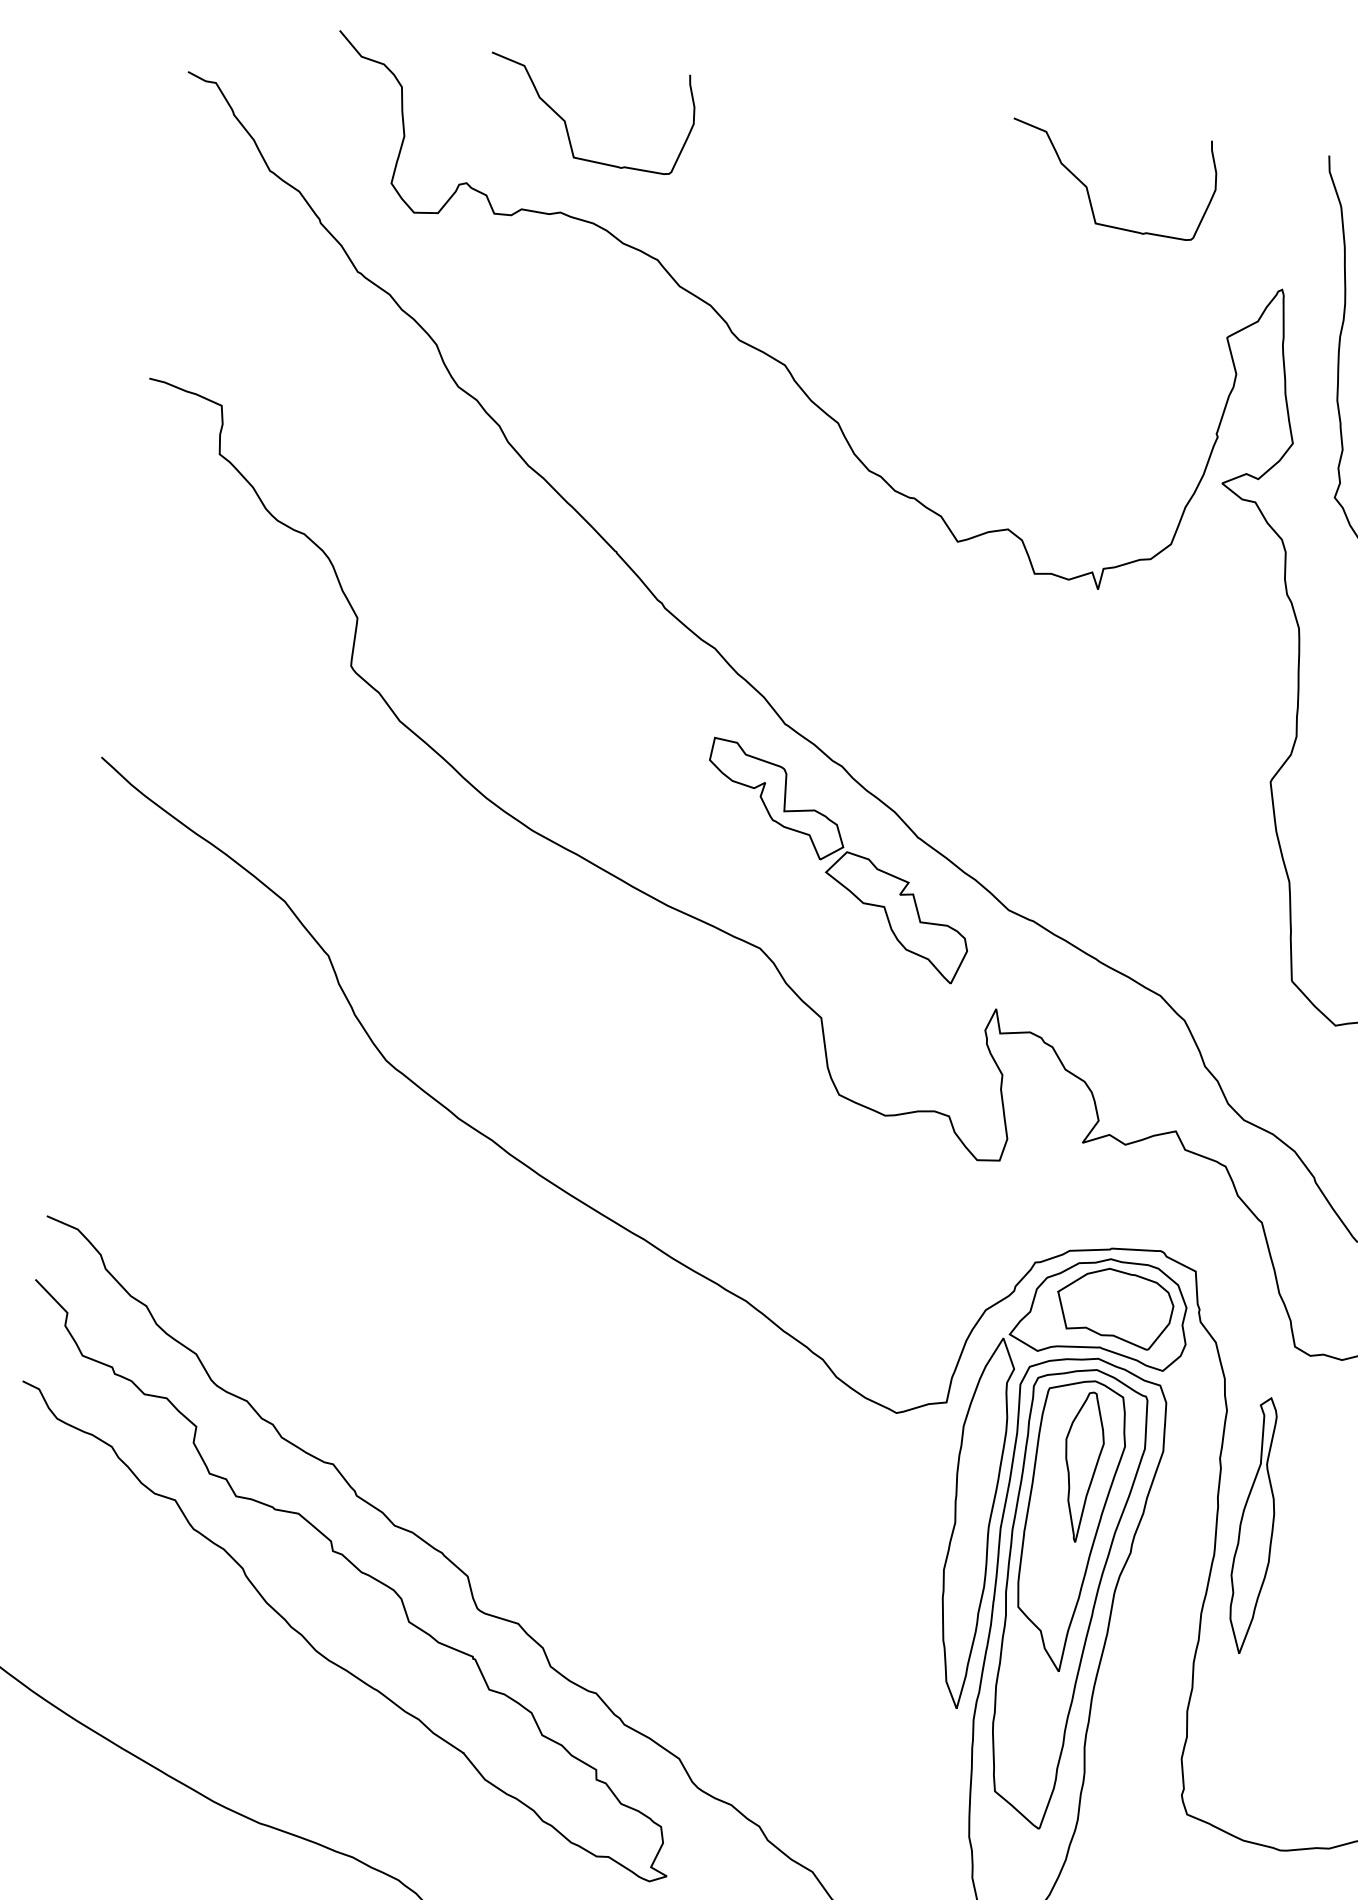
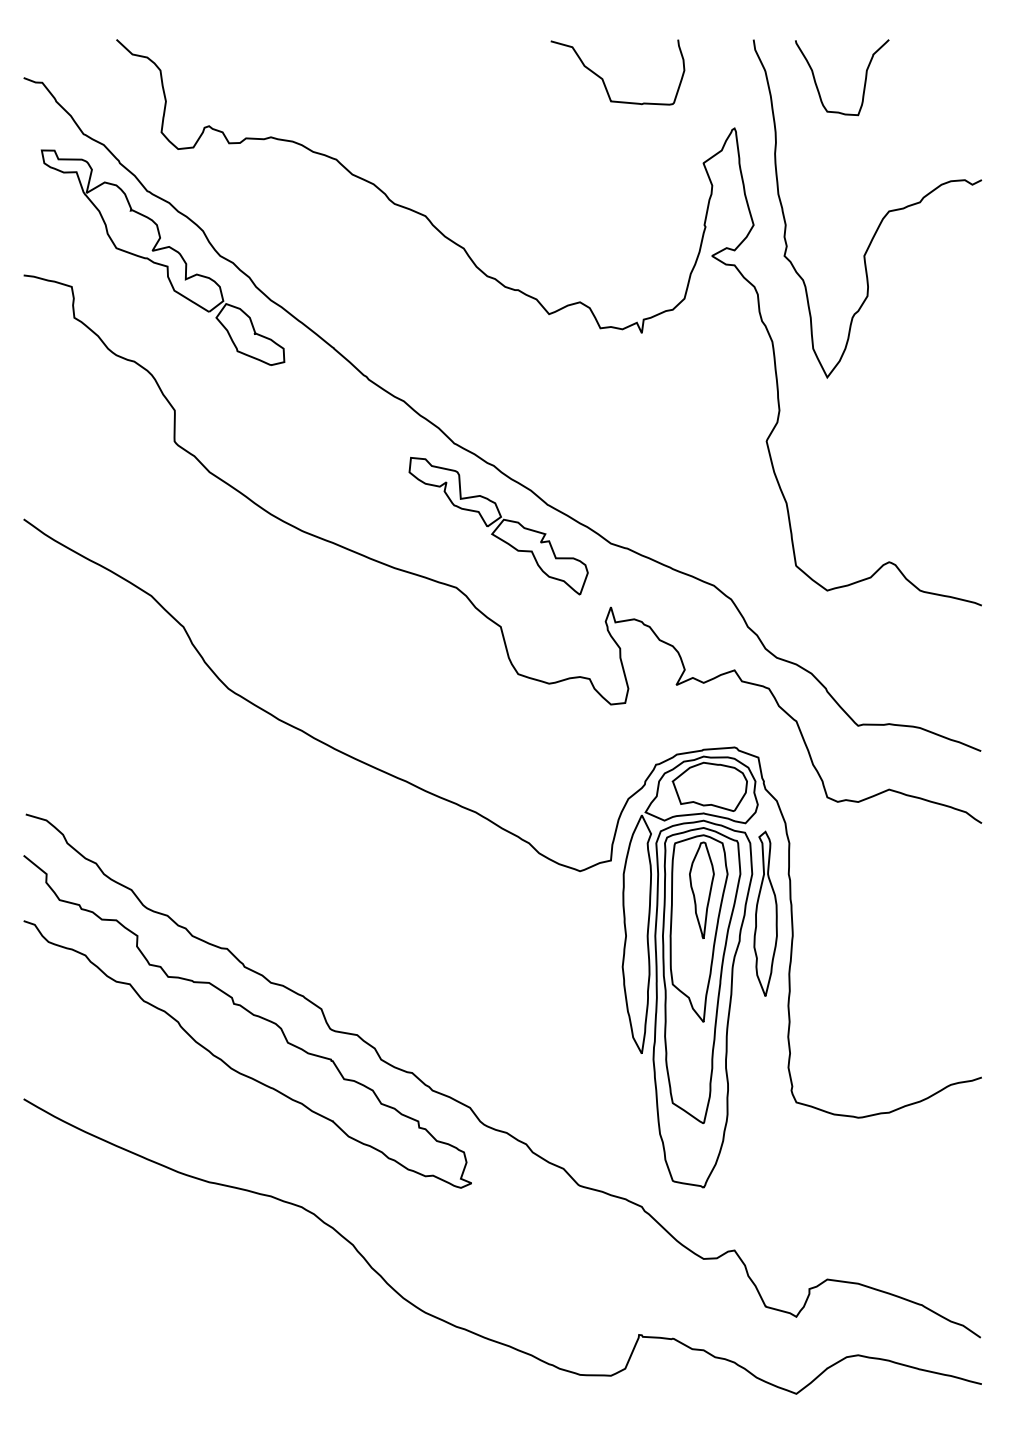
curve: (566, 120) -> (267, 78), removed
part: (368, 377) -> (162, 257), added
part: (1255, 1525) -> (765, 913), moved

